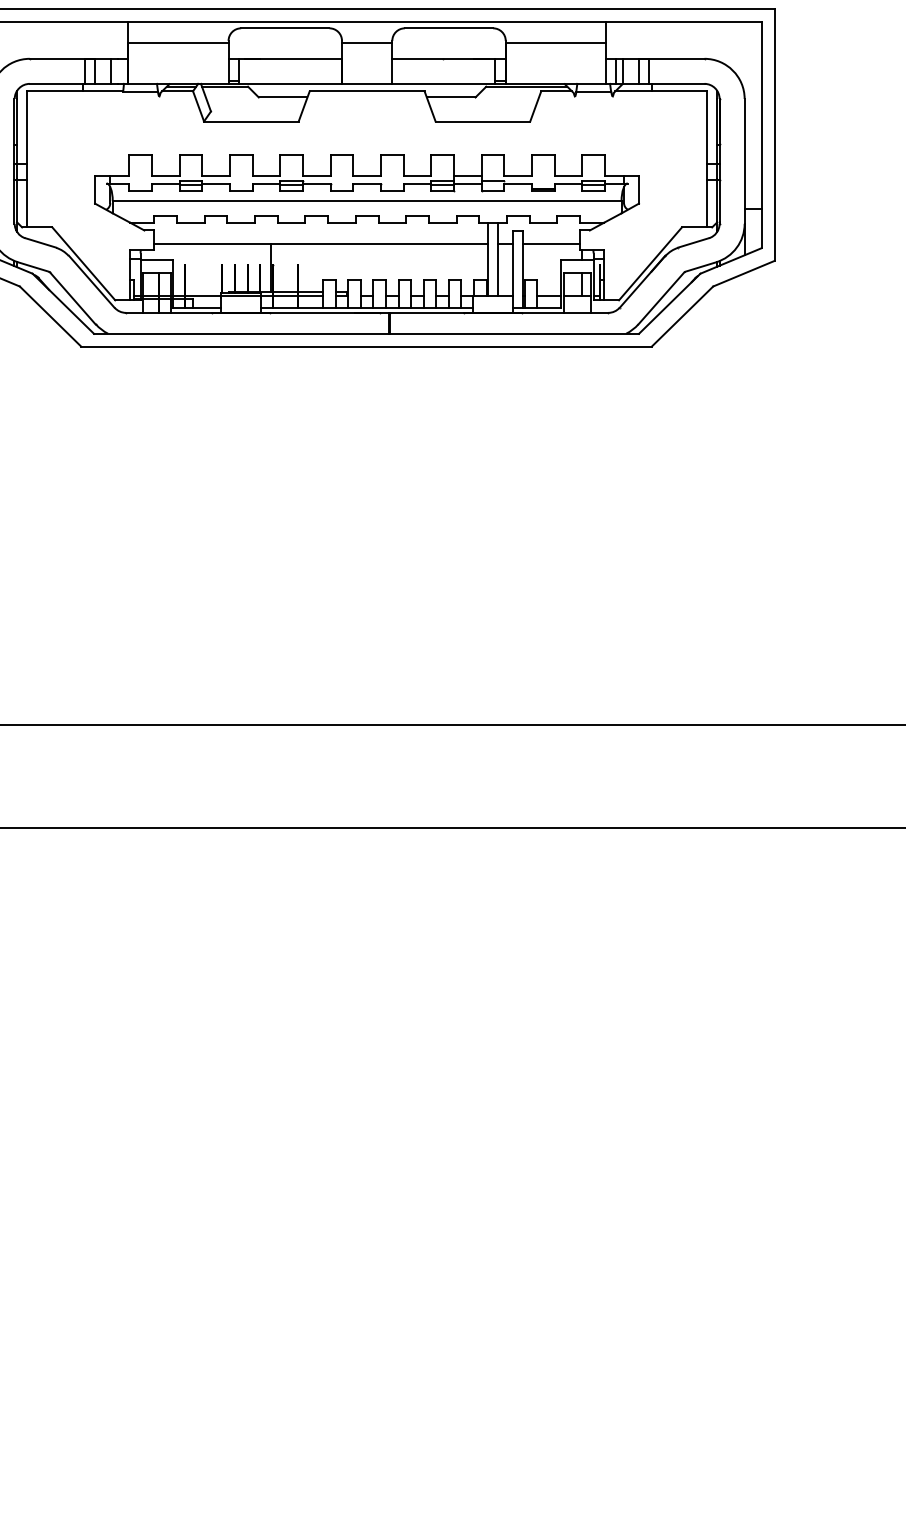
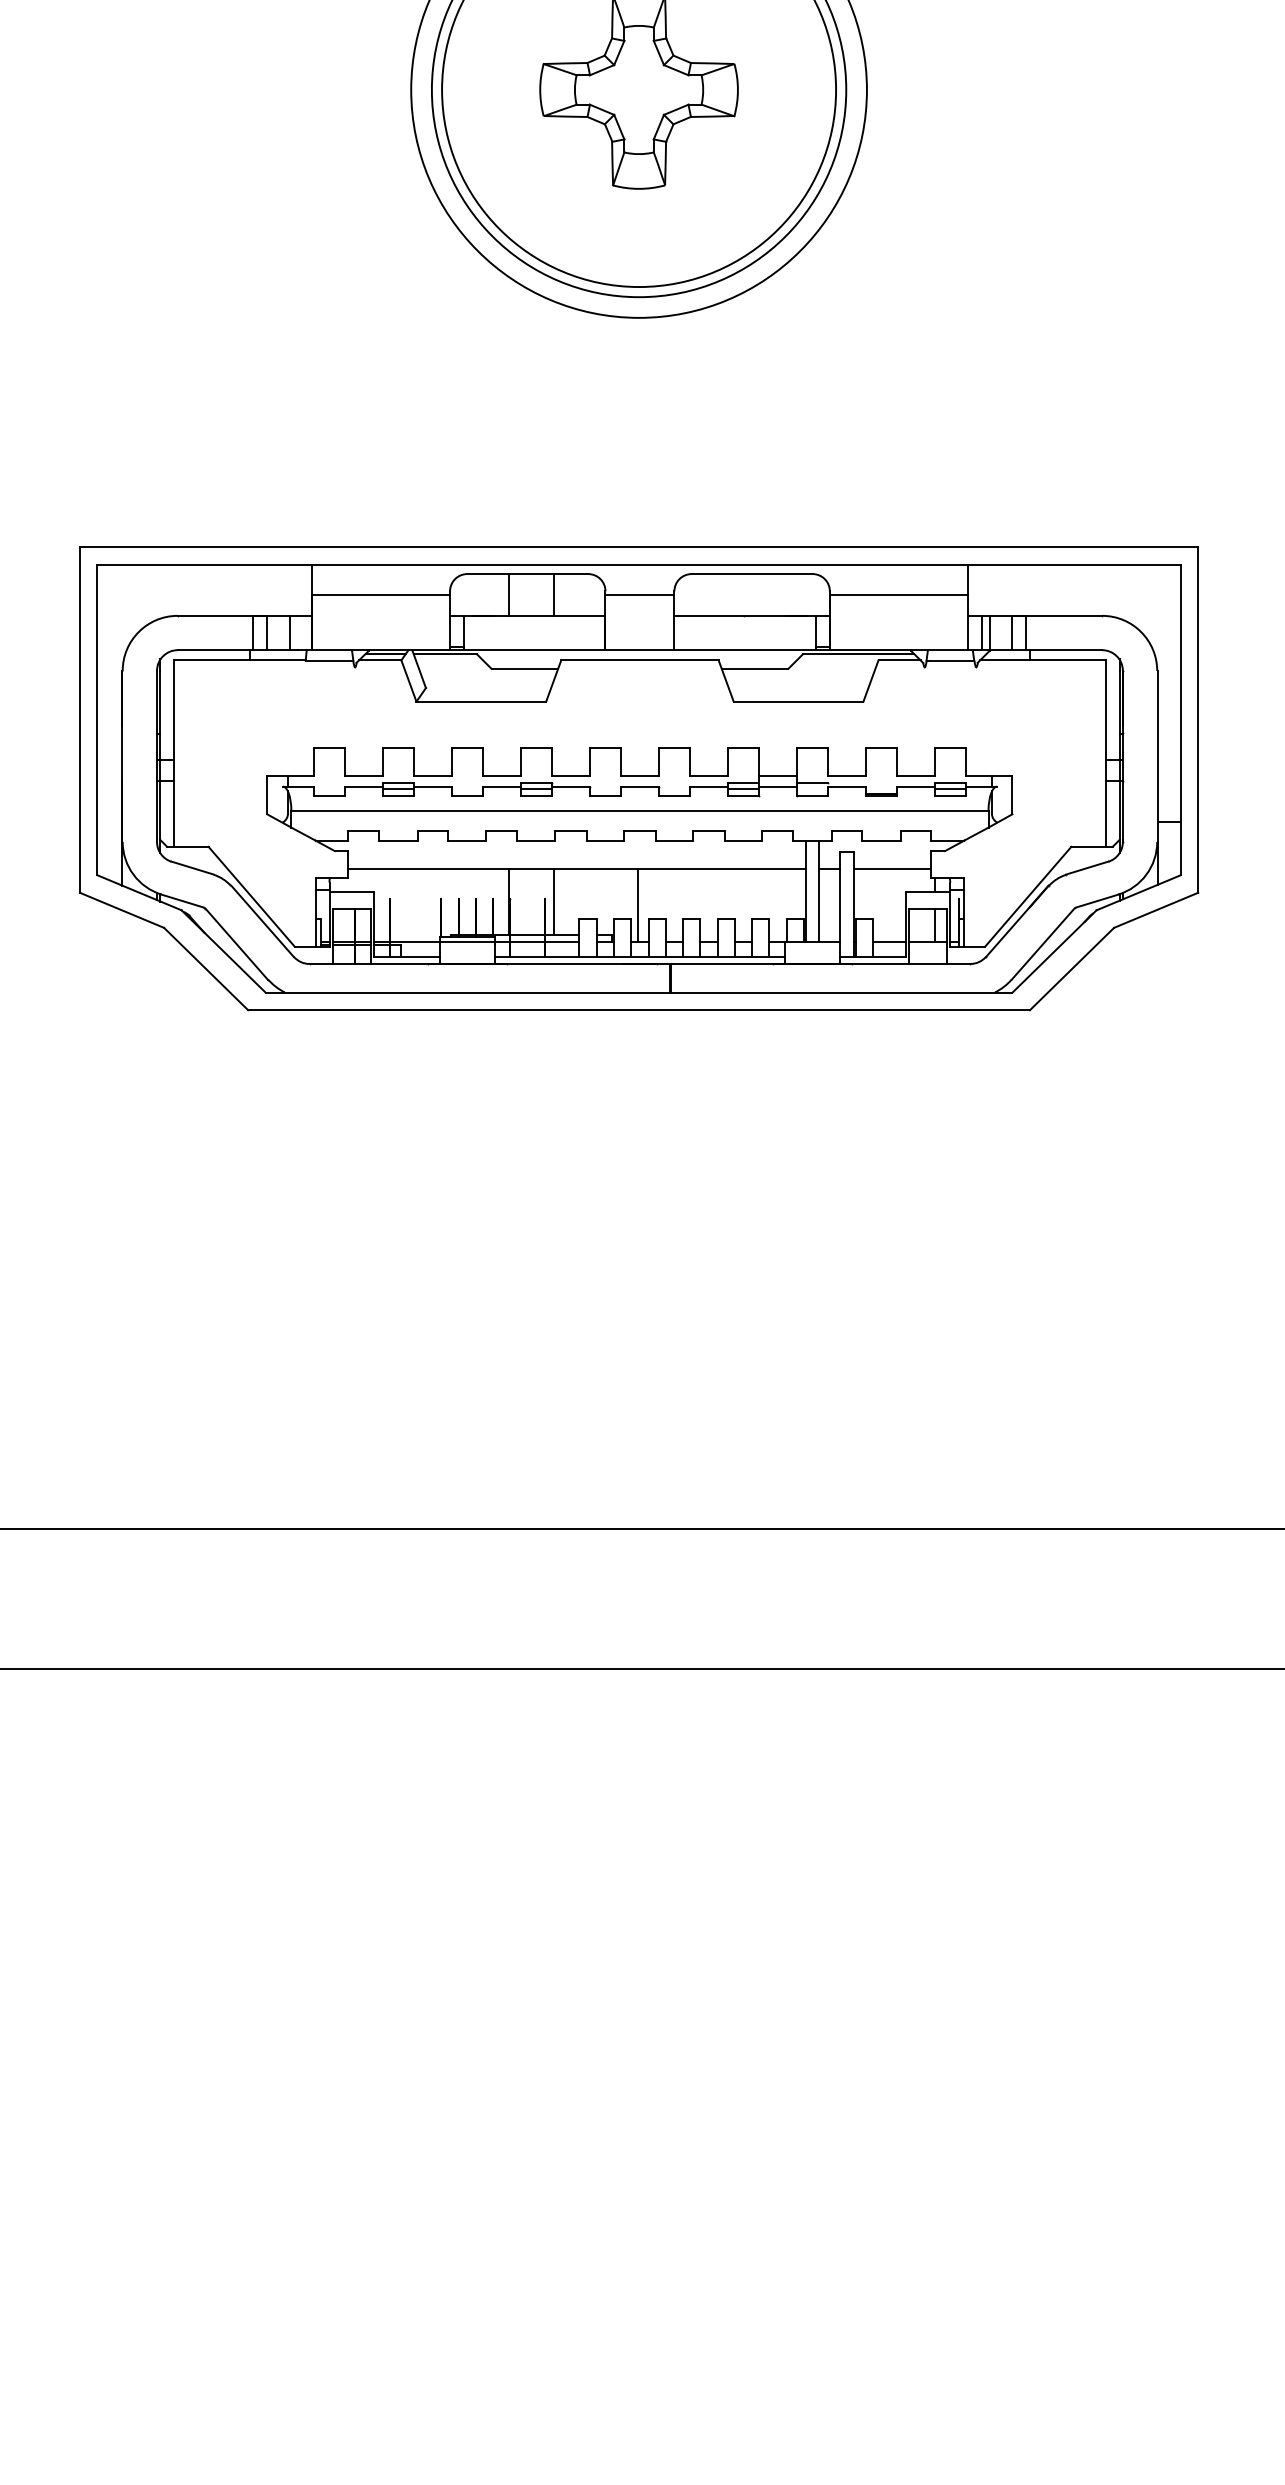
line: (271, 43) -> (508, 594), added
line: (304, 43) -> (554, 594), added
line: (304, 267) -> (554, 901), added
line: (366, 269) -> (638, 904), added

